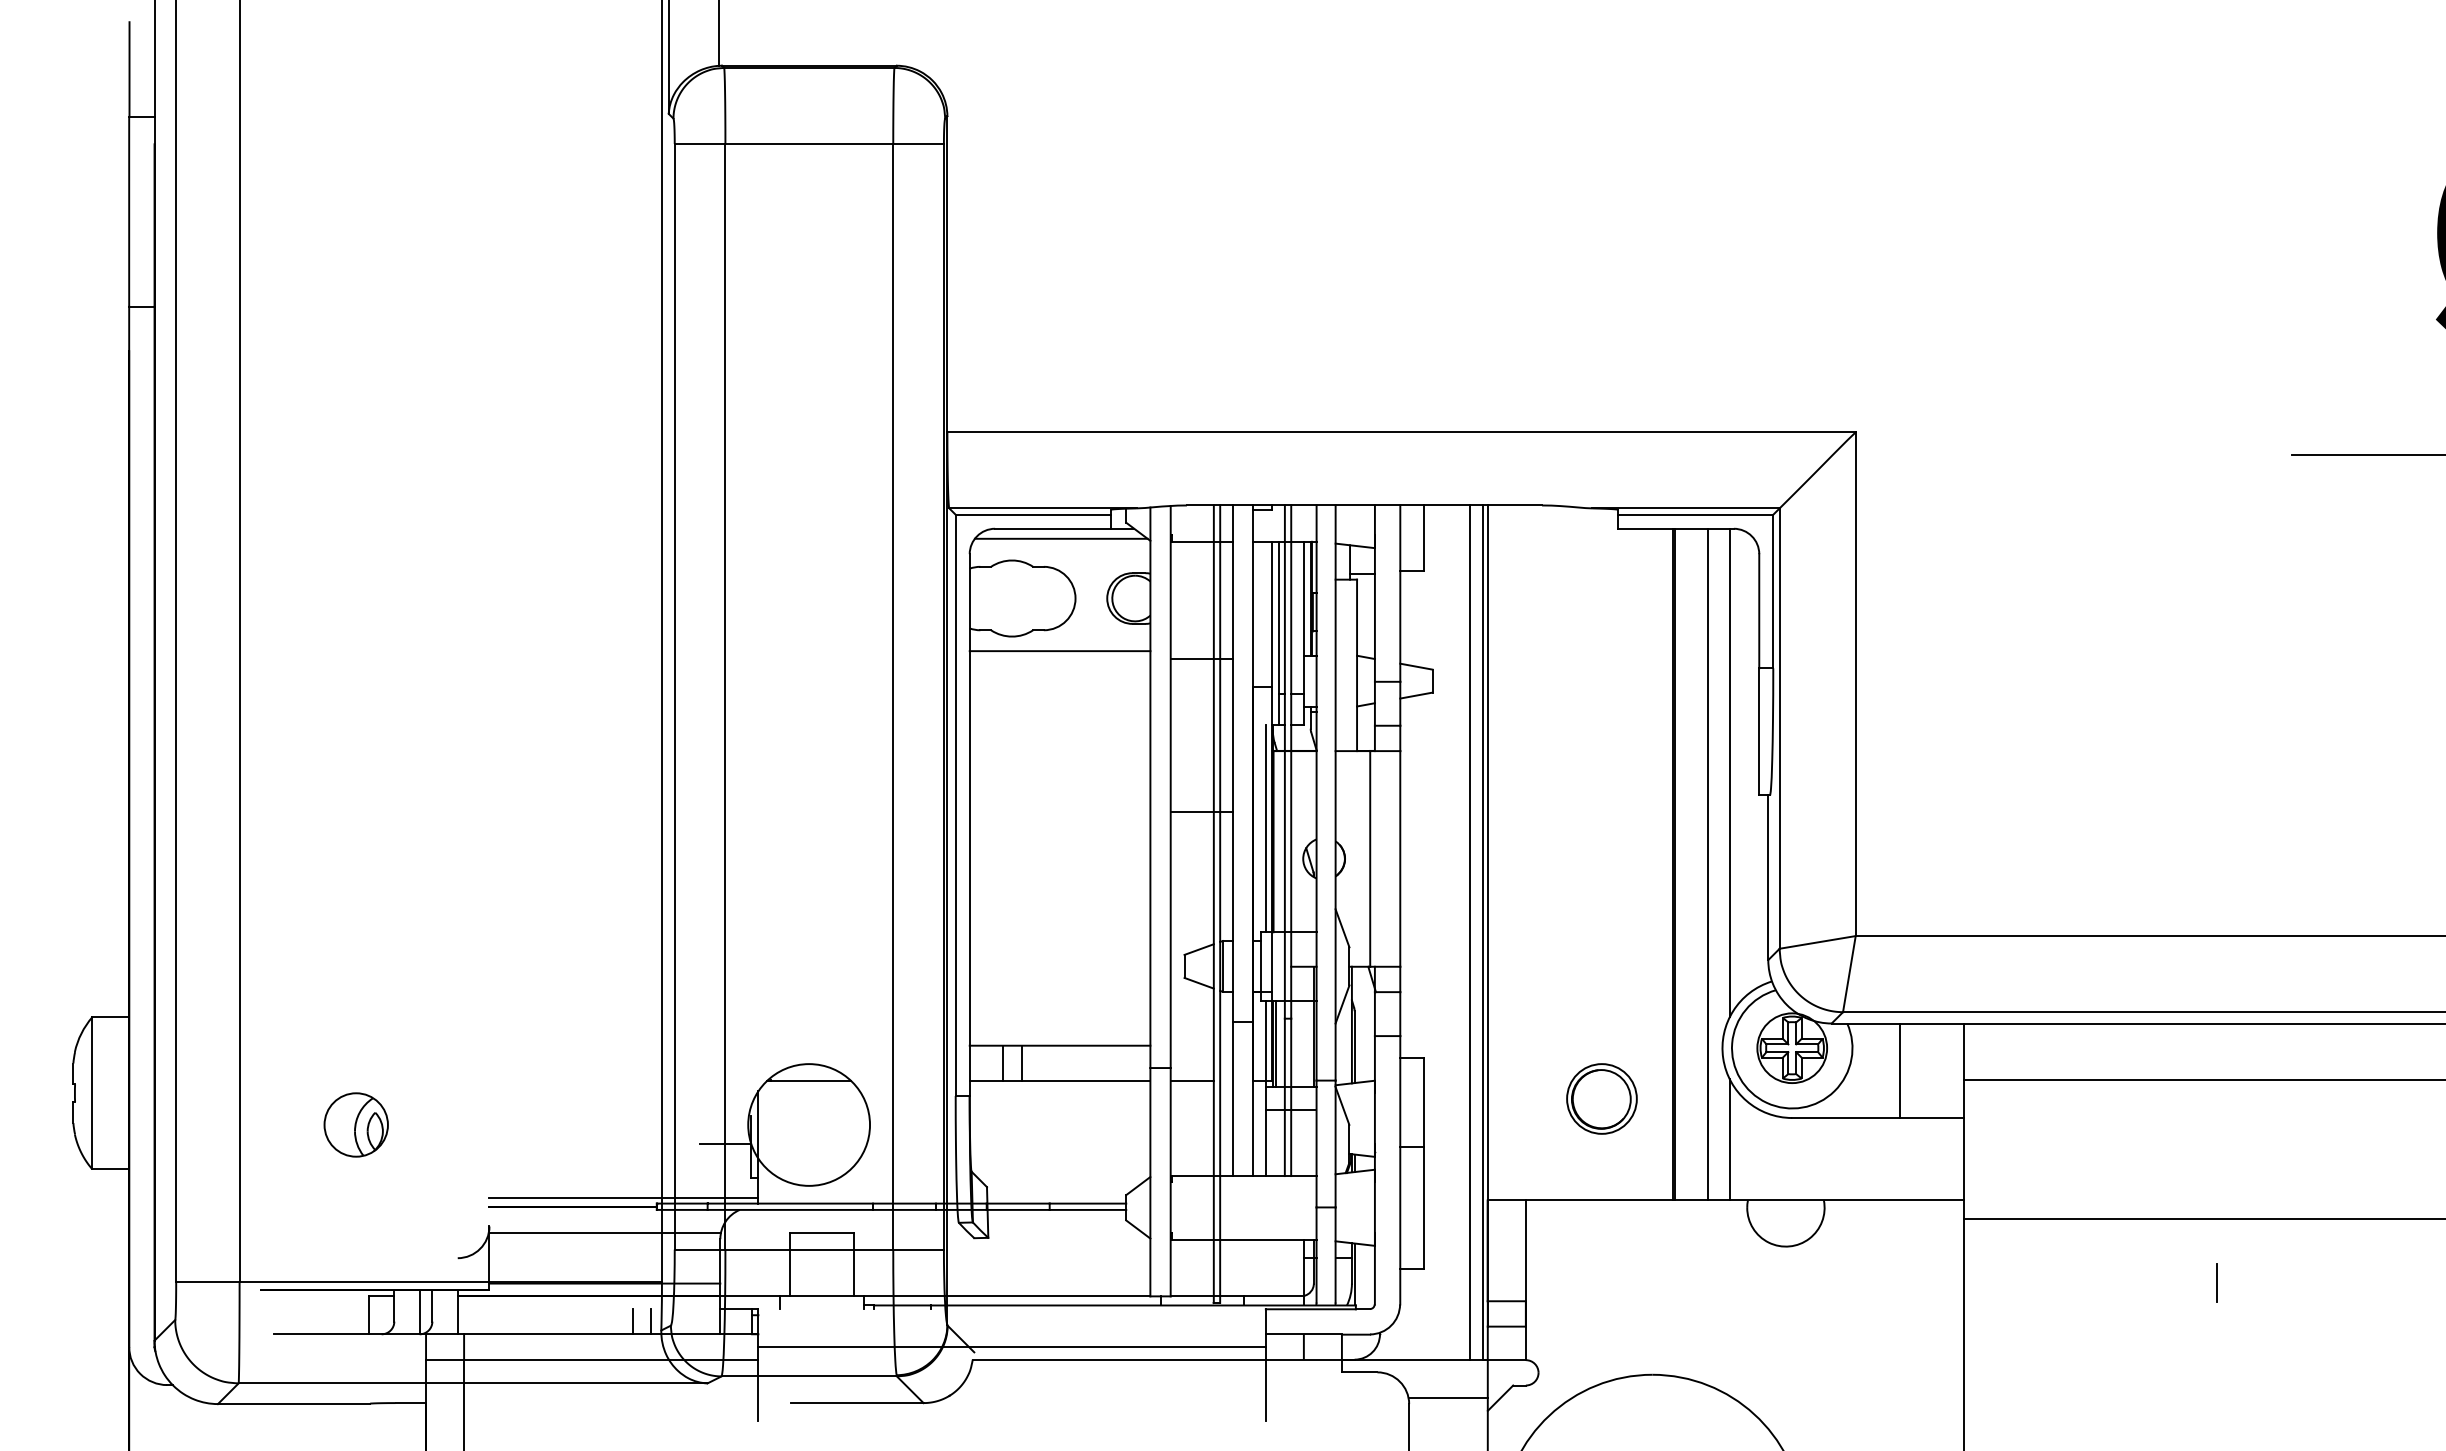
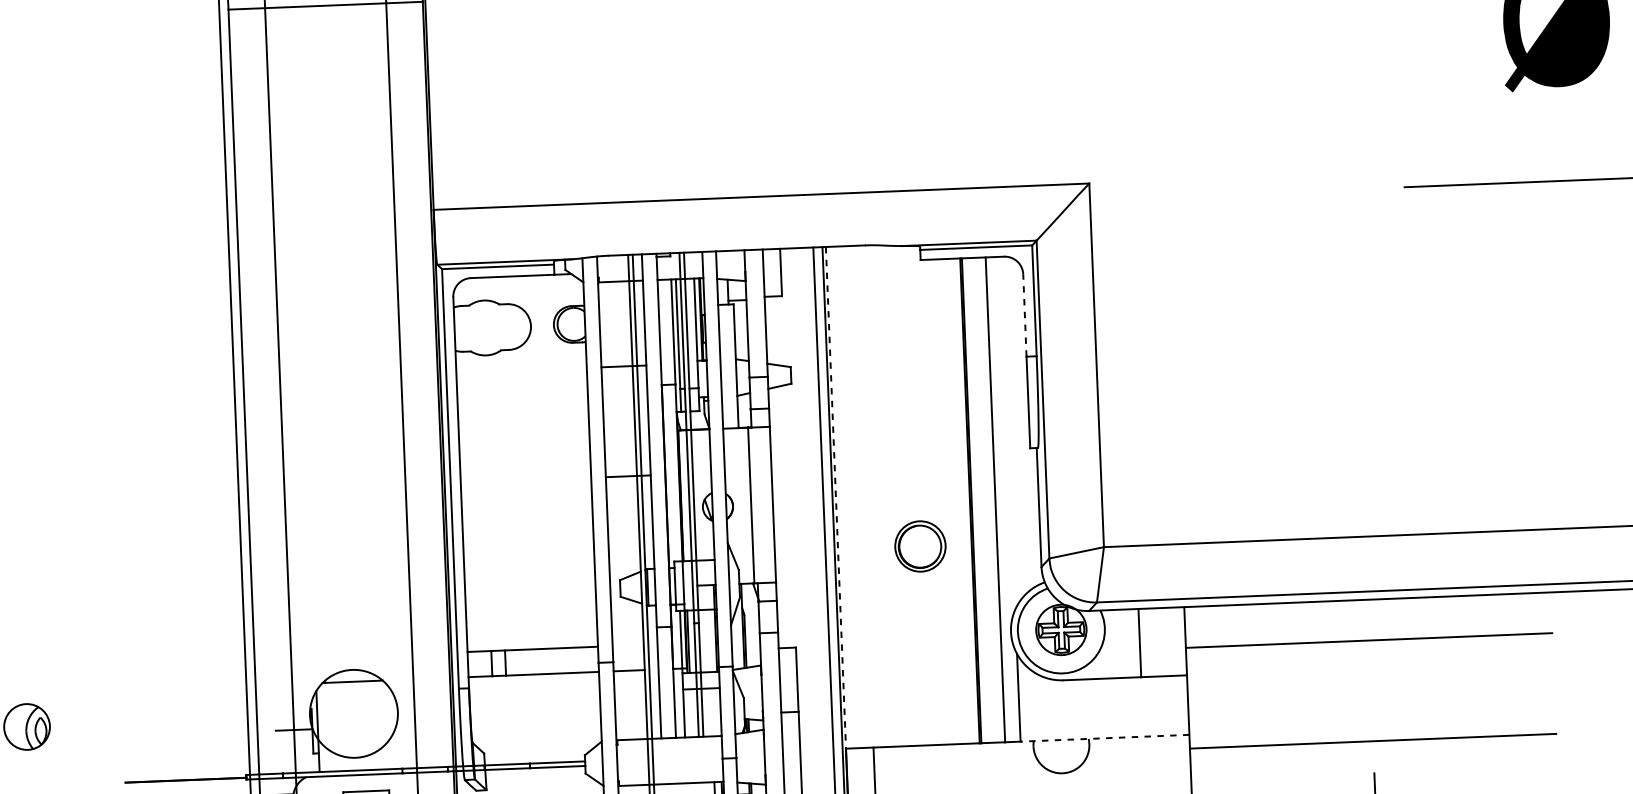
line: (1060, 538) -> (518, 283), removed
line: (1759, 610) -> (1025, 314), solid -> dashed
line: (1059, 651) -> (520, 364), removed
line: (1729, 772) -> (1008, 432), removed
line: (1265, 828) -> (674, 486), removed
line: (1487, 853) -> (835, 498), solid -> dashed
part: (1601, 1098) -> (920, 546), moved
line: (623, 1197) -> (222, 771), removed
line: (1846, 1200) -> (1104, 738), solid -> dashed

